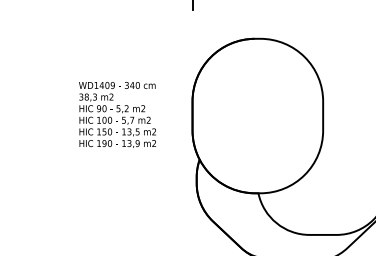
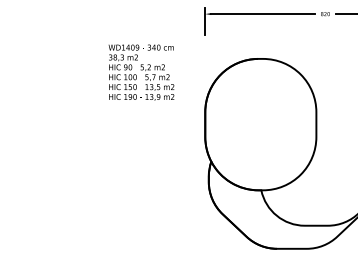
text: (117, 114) -> (141, 72), moved

